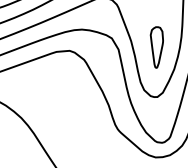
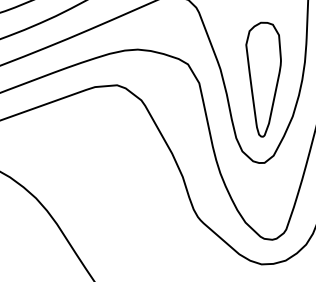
part: (156, 47) -> (262, 79), size x1.67

